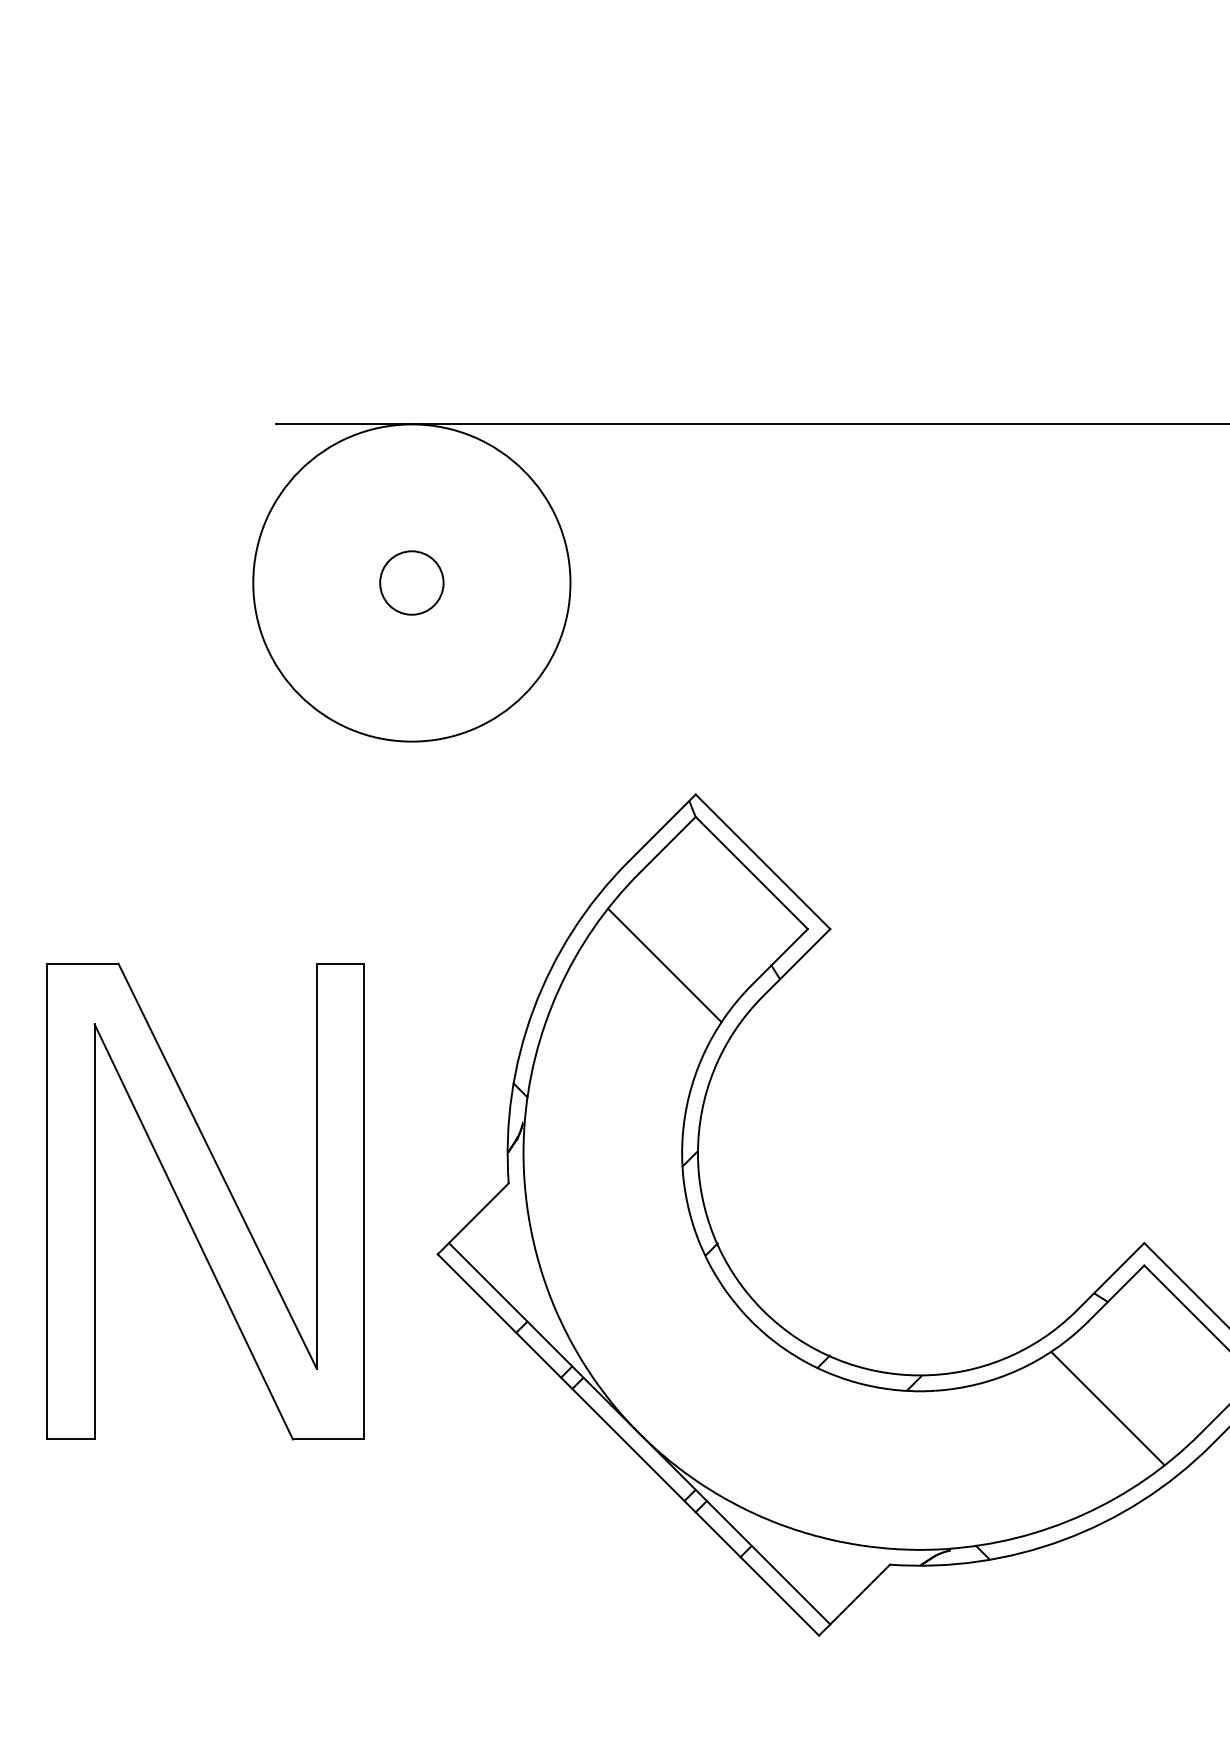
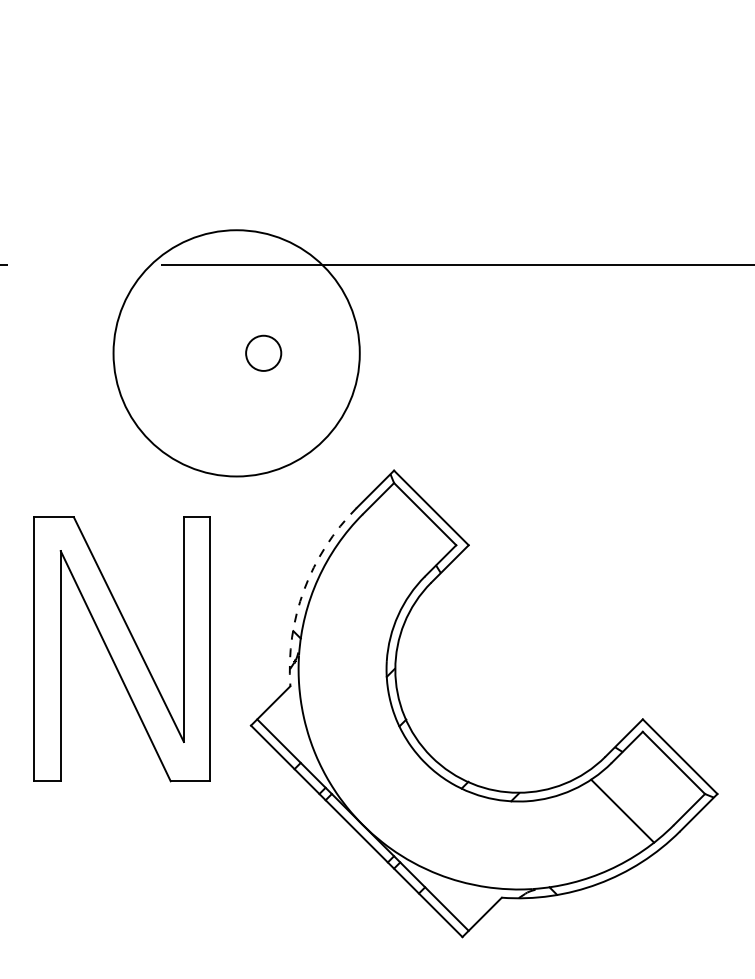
circle: (411, 581) -> (263, 352), moved
circle: (411, 583) -> (236, 353), size x1.4
line: (664, 963) -> (376, 564), removed
arc: (534, 1008) -> (304, 589), solid -> dashed
part: (204, 1201) -> (121, 649), moved

